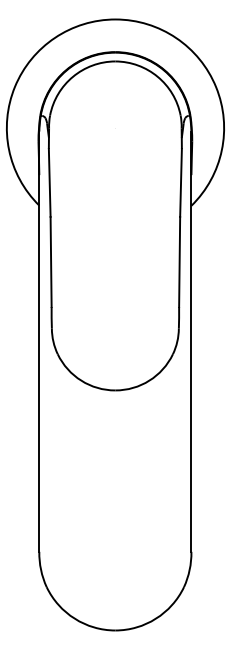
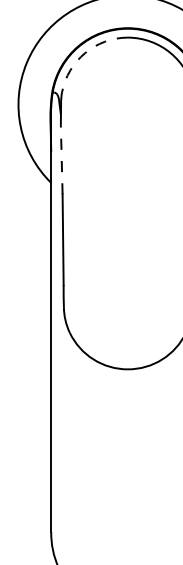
arc: (73, 76) -> (85, 52), solid -> dashed
line: (49, 182) -> (61, 159), solid -> dashed

